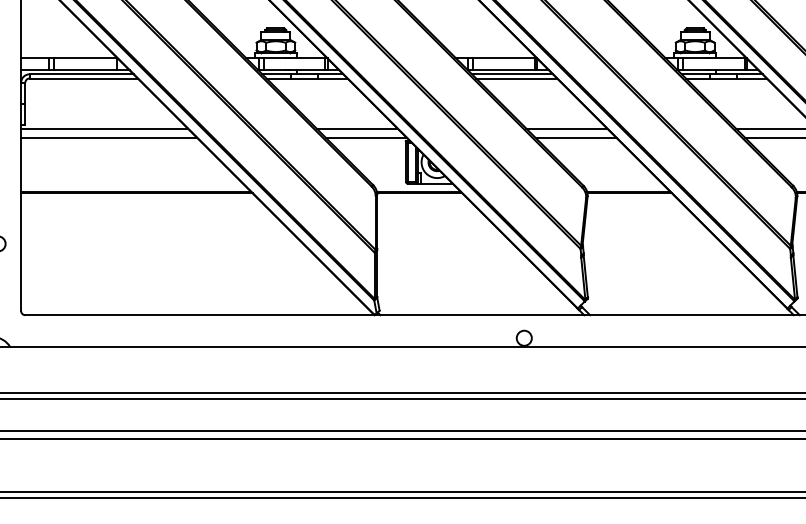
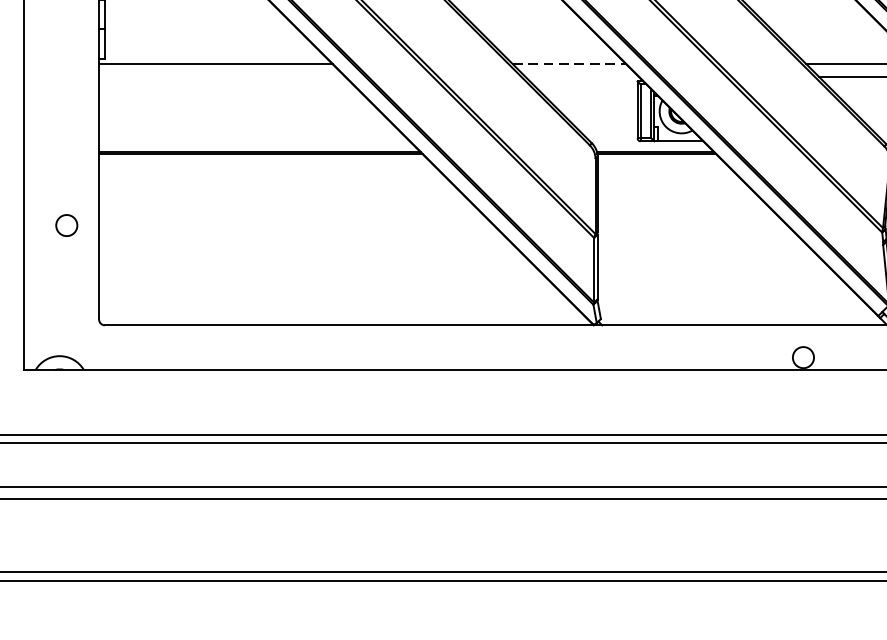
line: (357, 128) -> (569, 63), solid -> dashed
line: (109, 138) -> (222, 77), removed
line: (366, 138) -> (582, 77), removed

